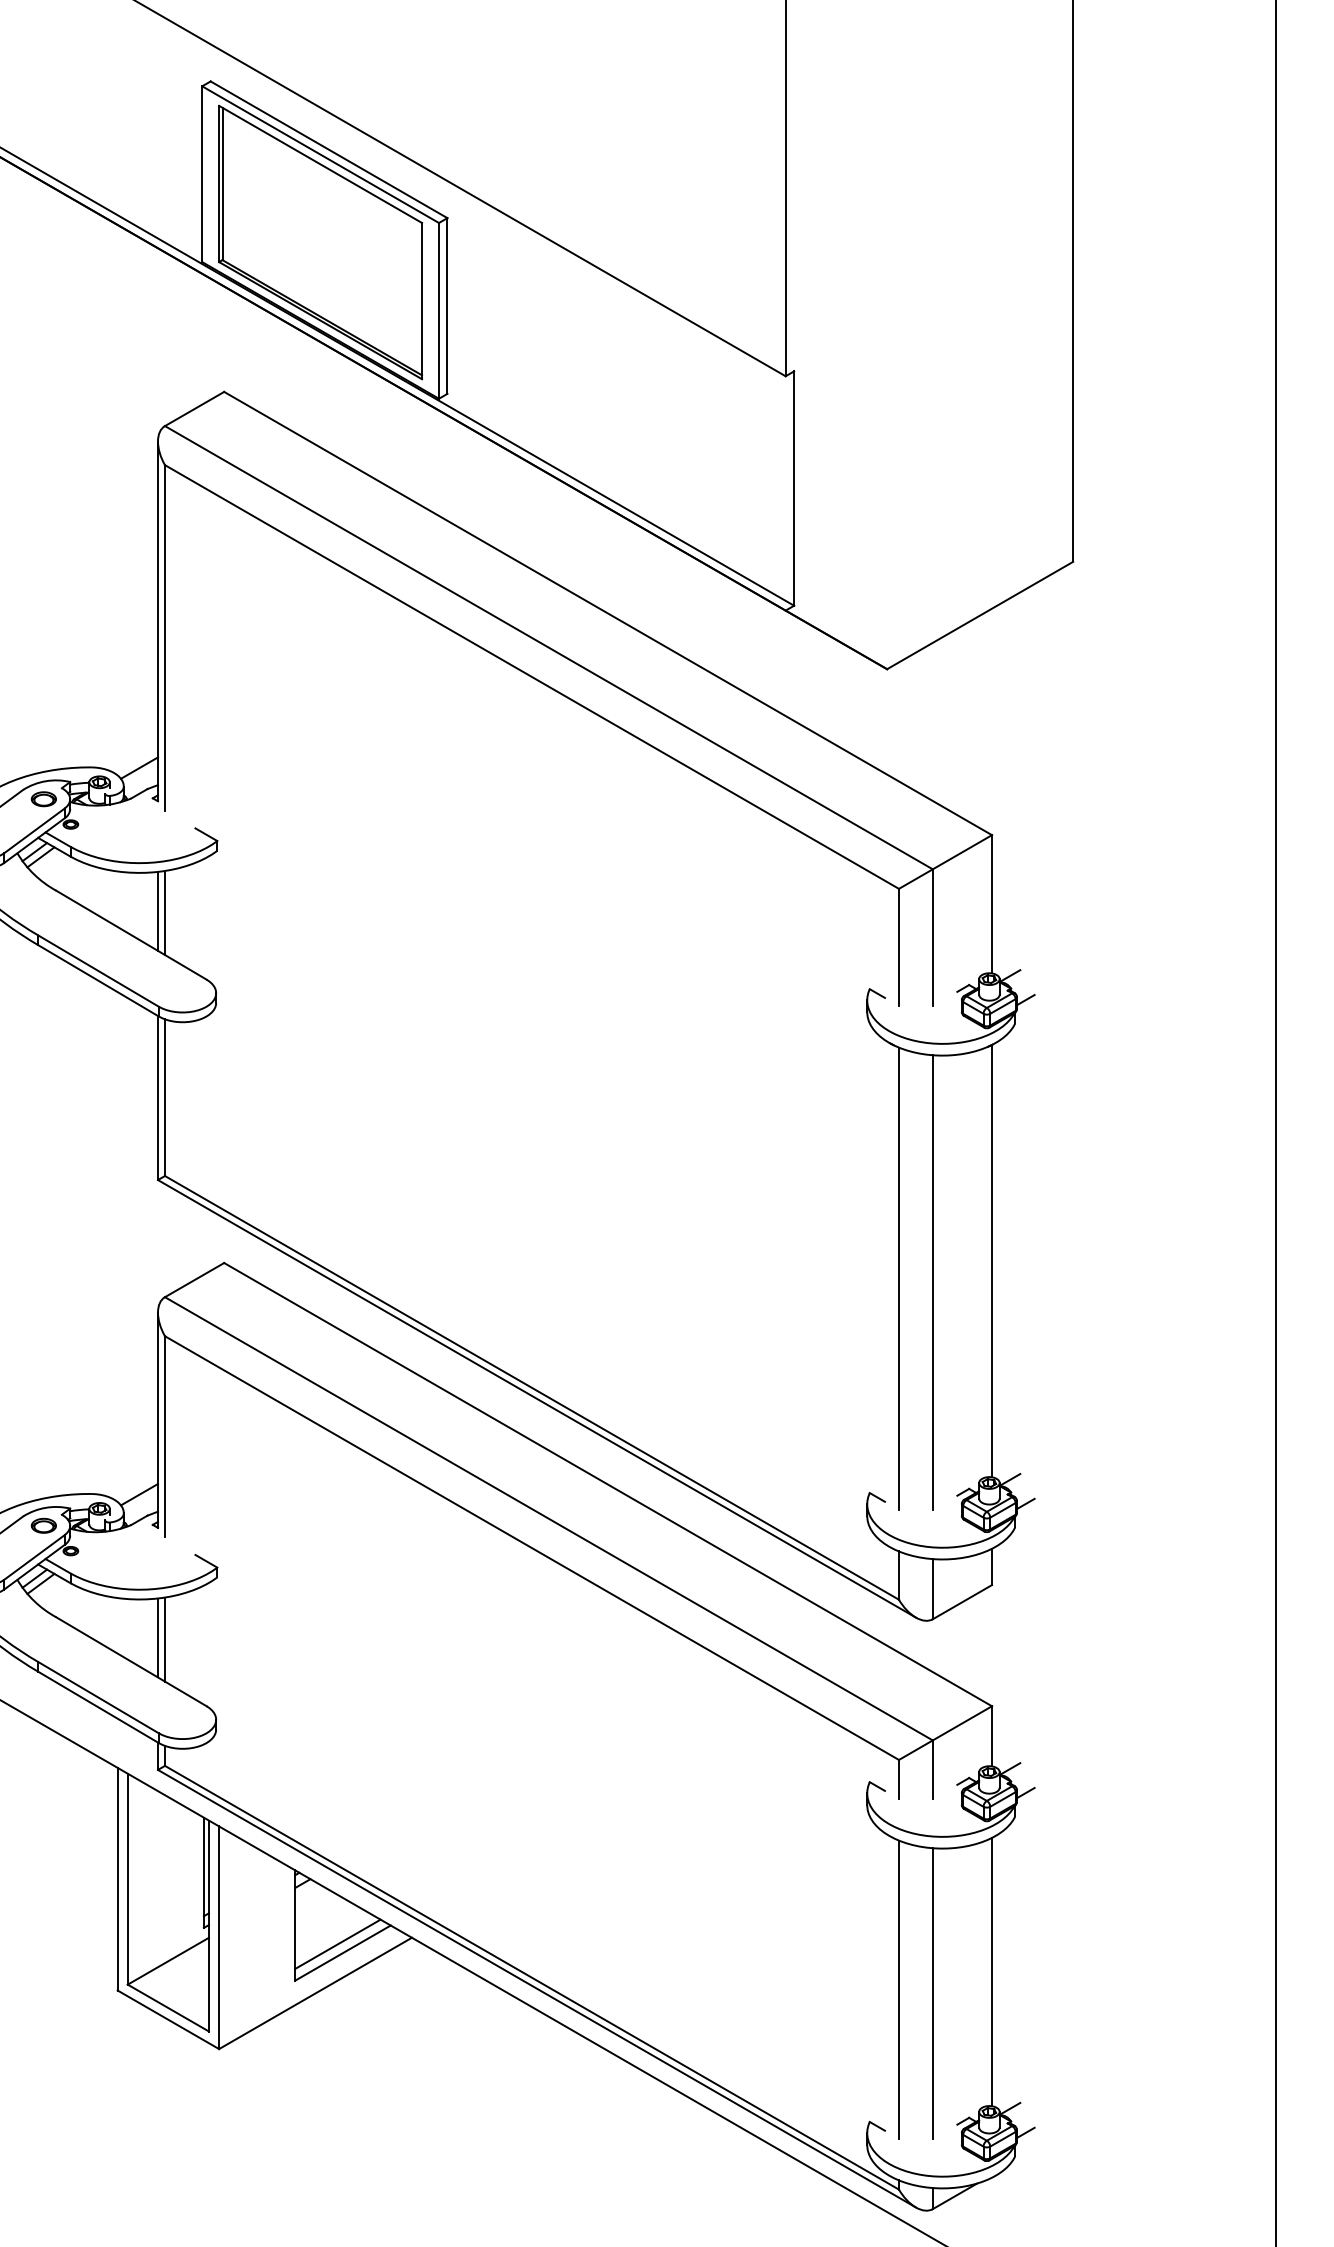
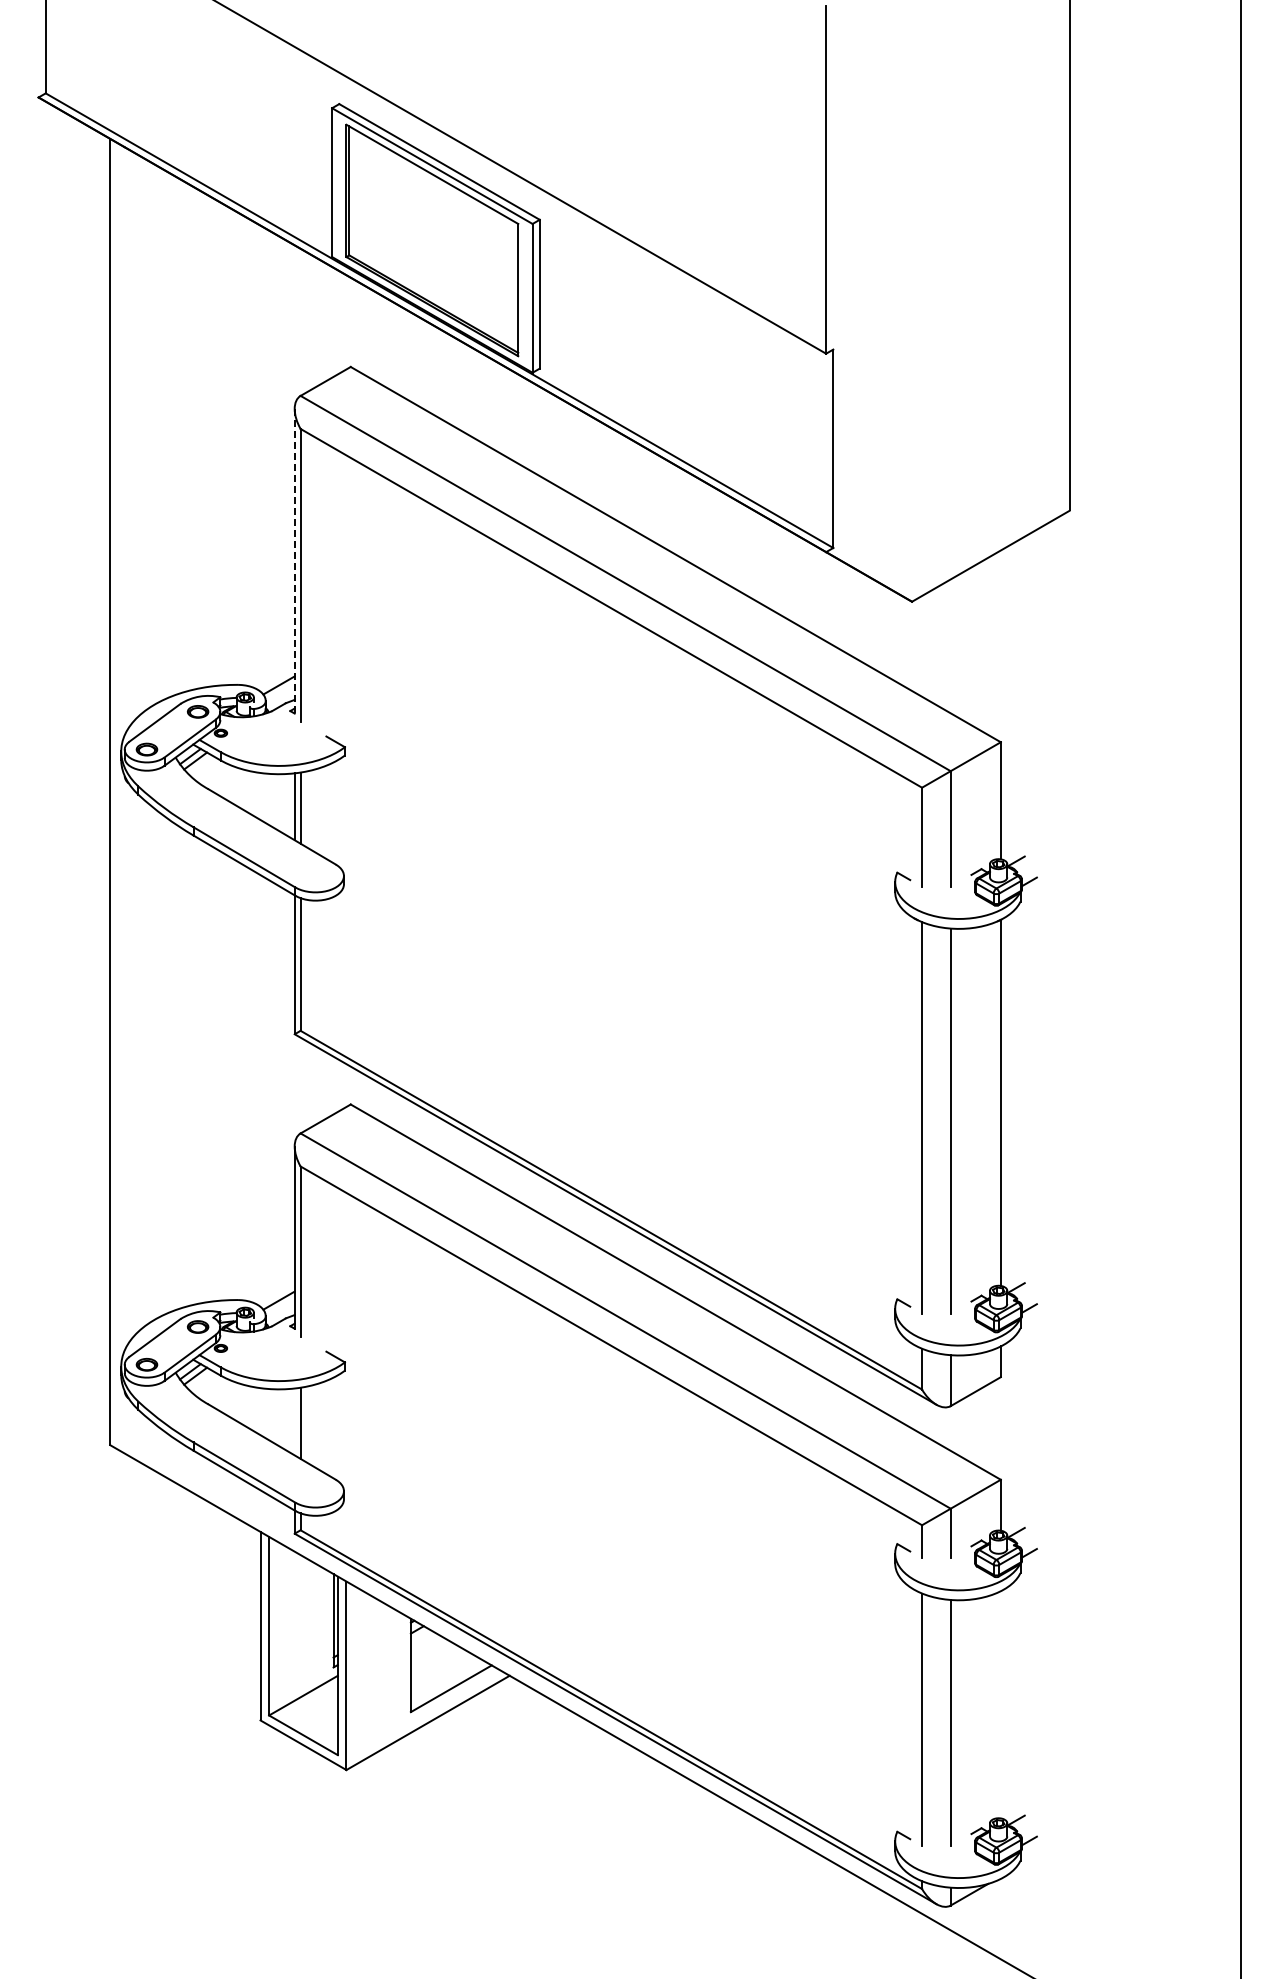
line: (157, 621) -> (294, 561), solid -> dashed
line: (157, 1637) -> (294, 1421), removed
line: (337, 1944) -> (446, 1681), removed
line: (991, 1971) -> (1000, 1704), removed

